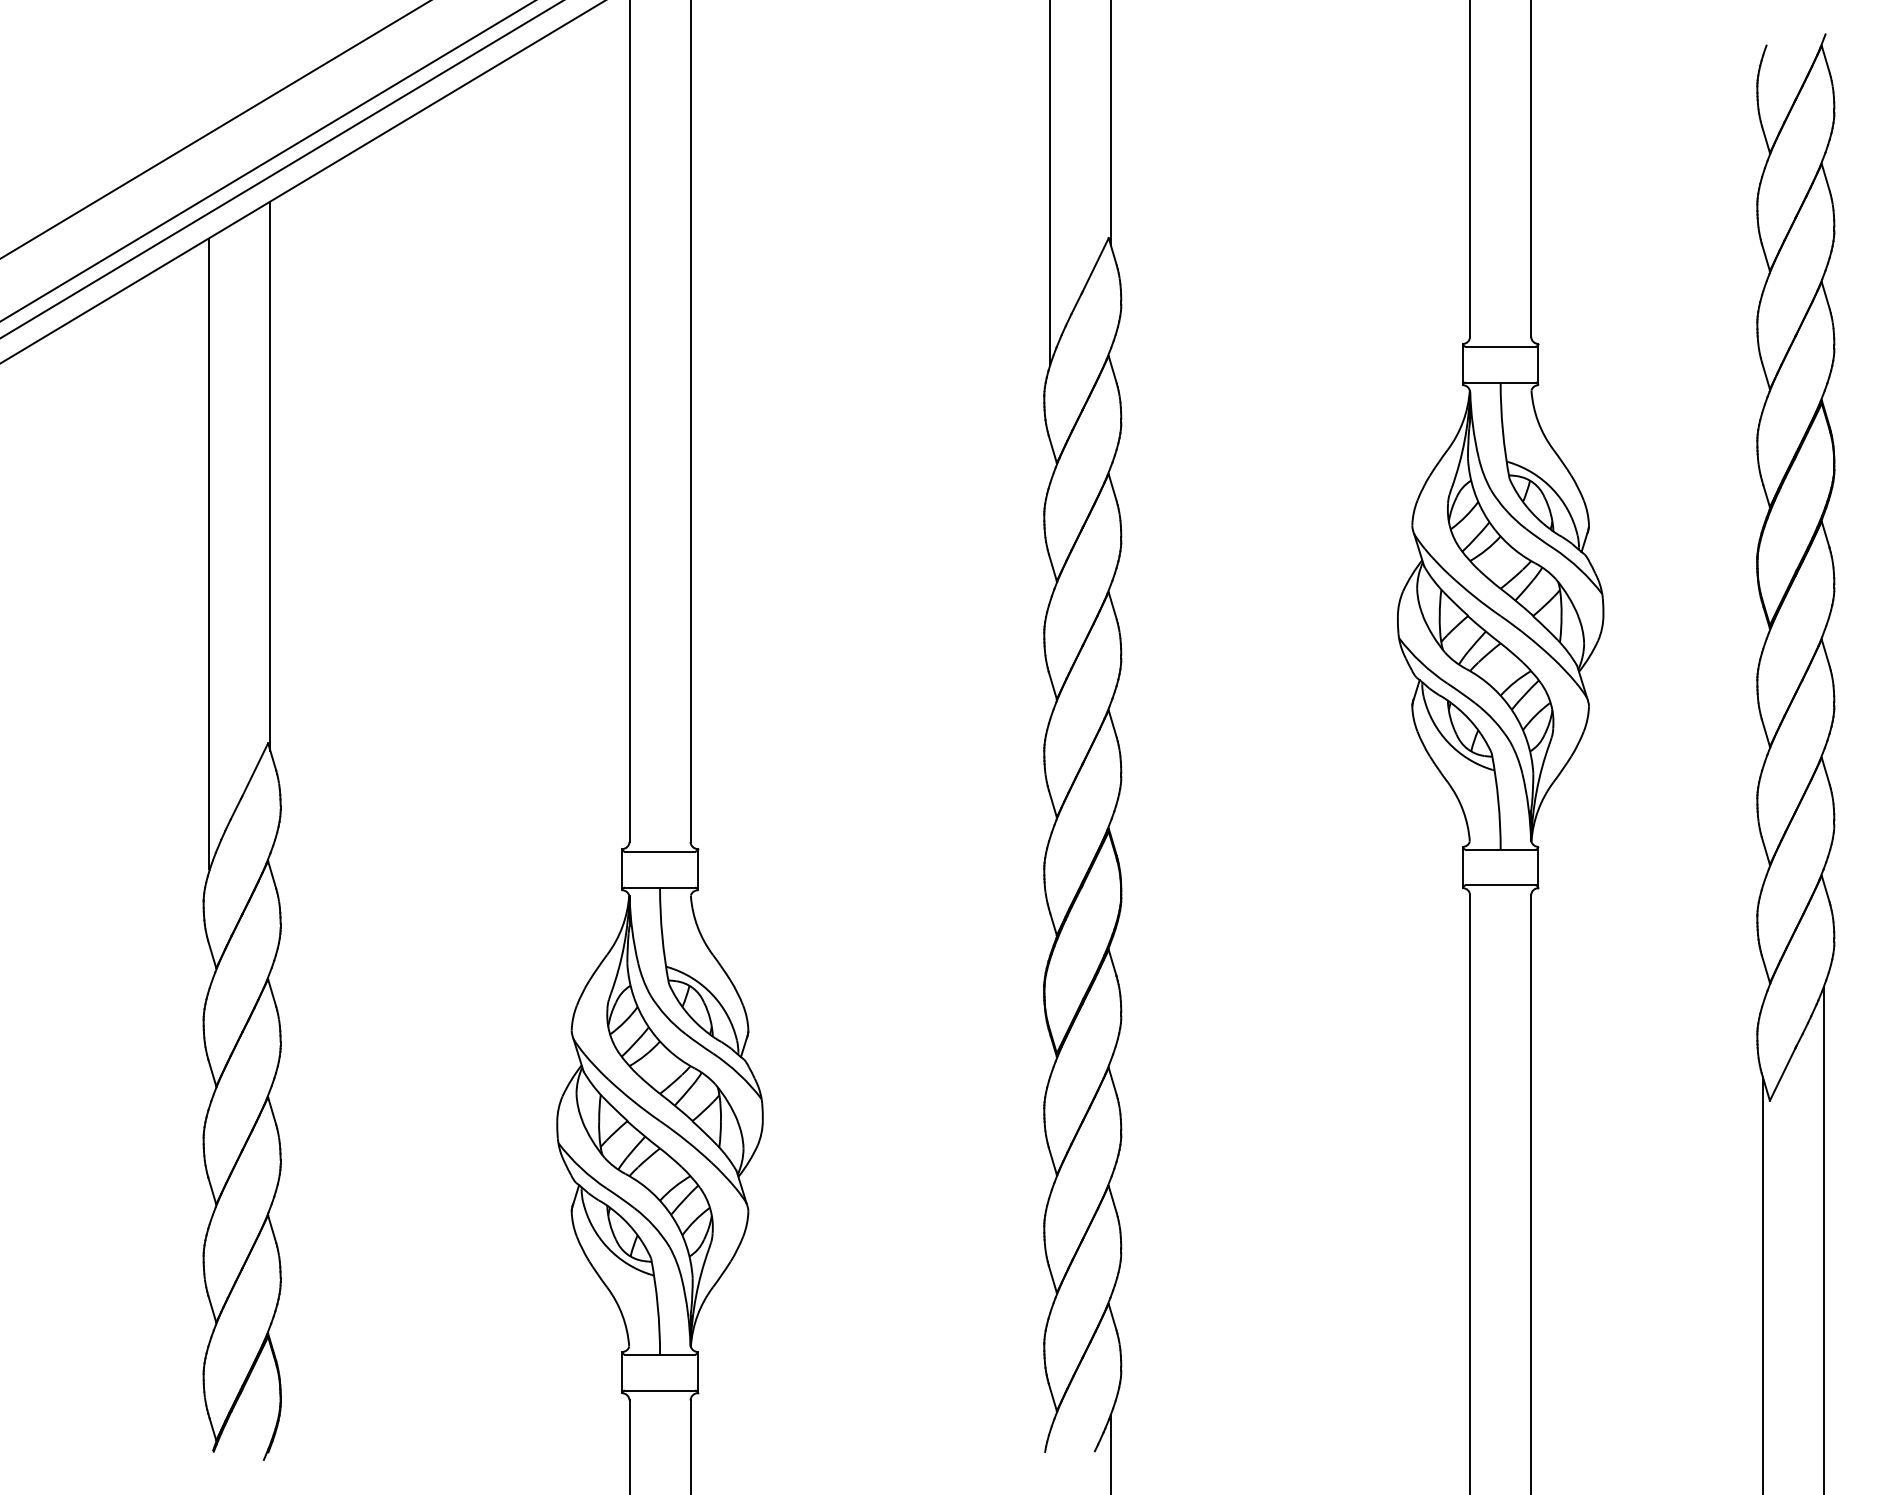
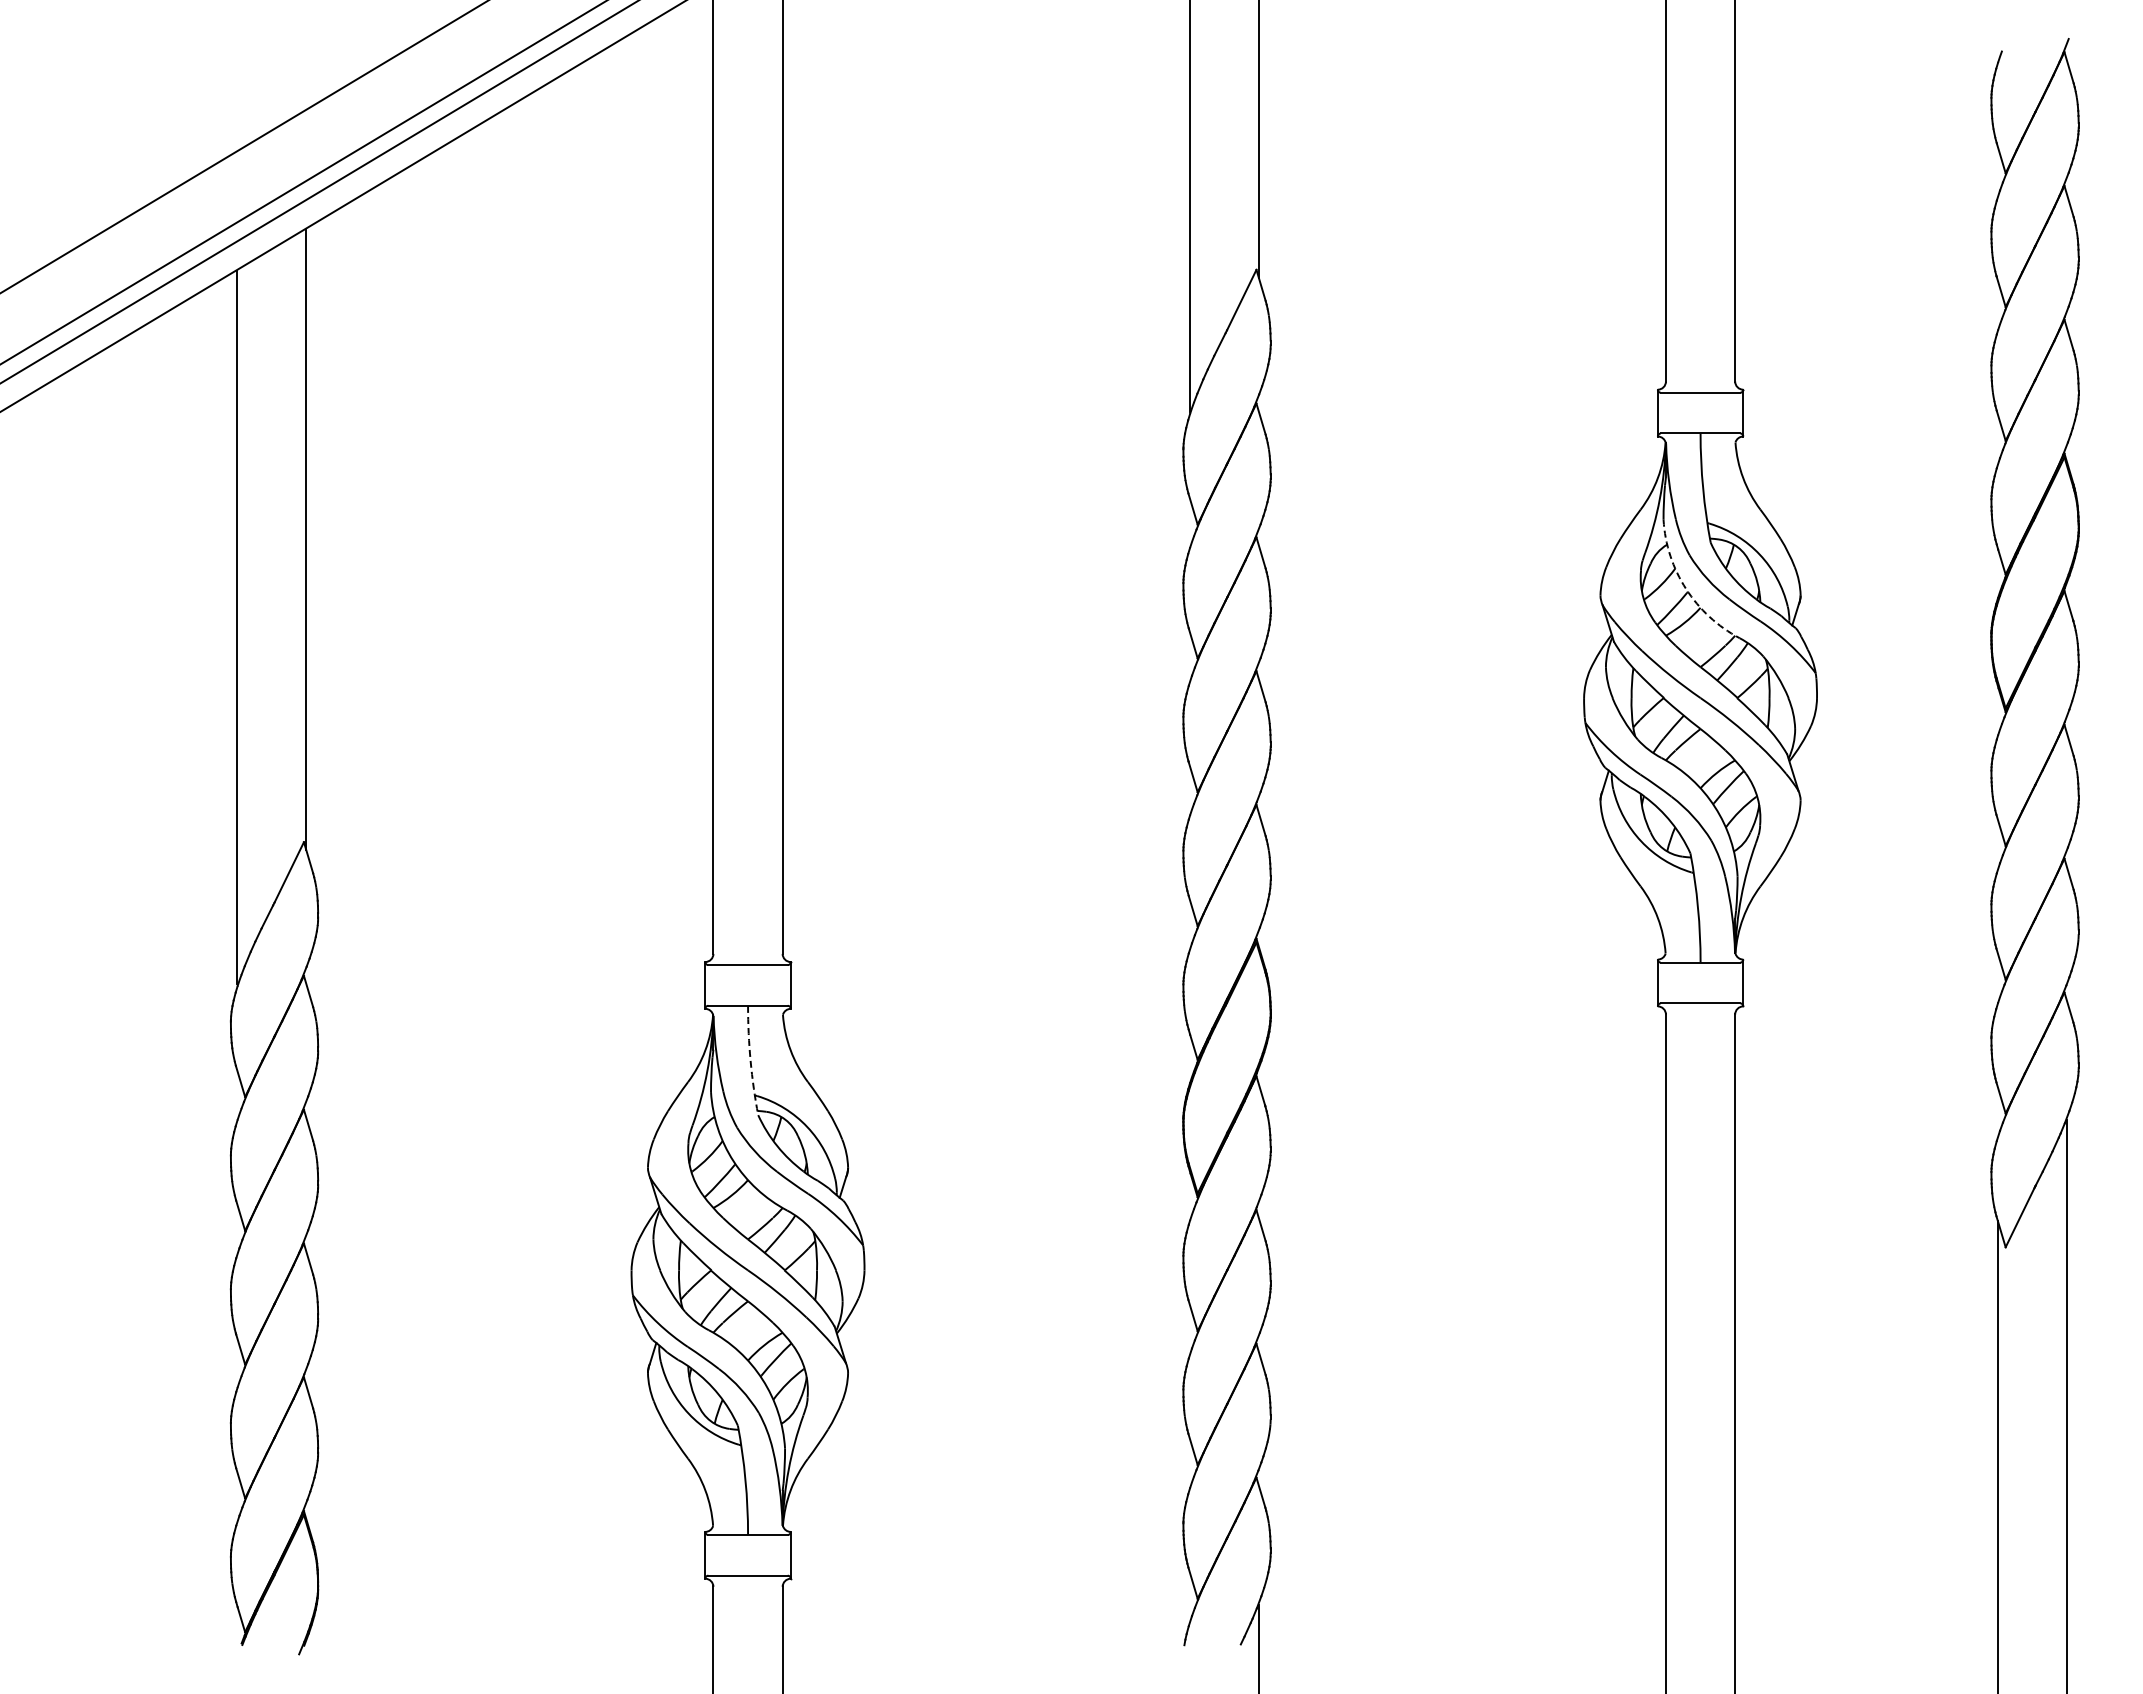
arc: (1488, 519) -> (1686, 588), solid -> dashed
arc: (662, 935) -> (750, 1060), solid -> dashed

